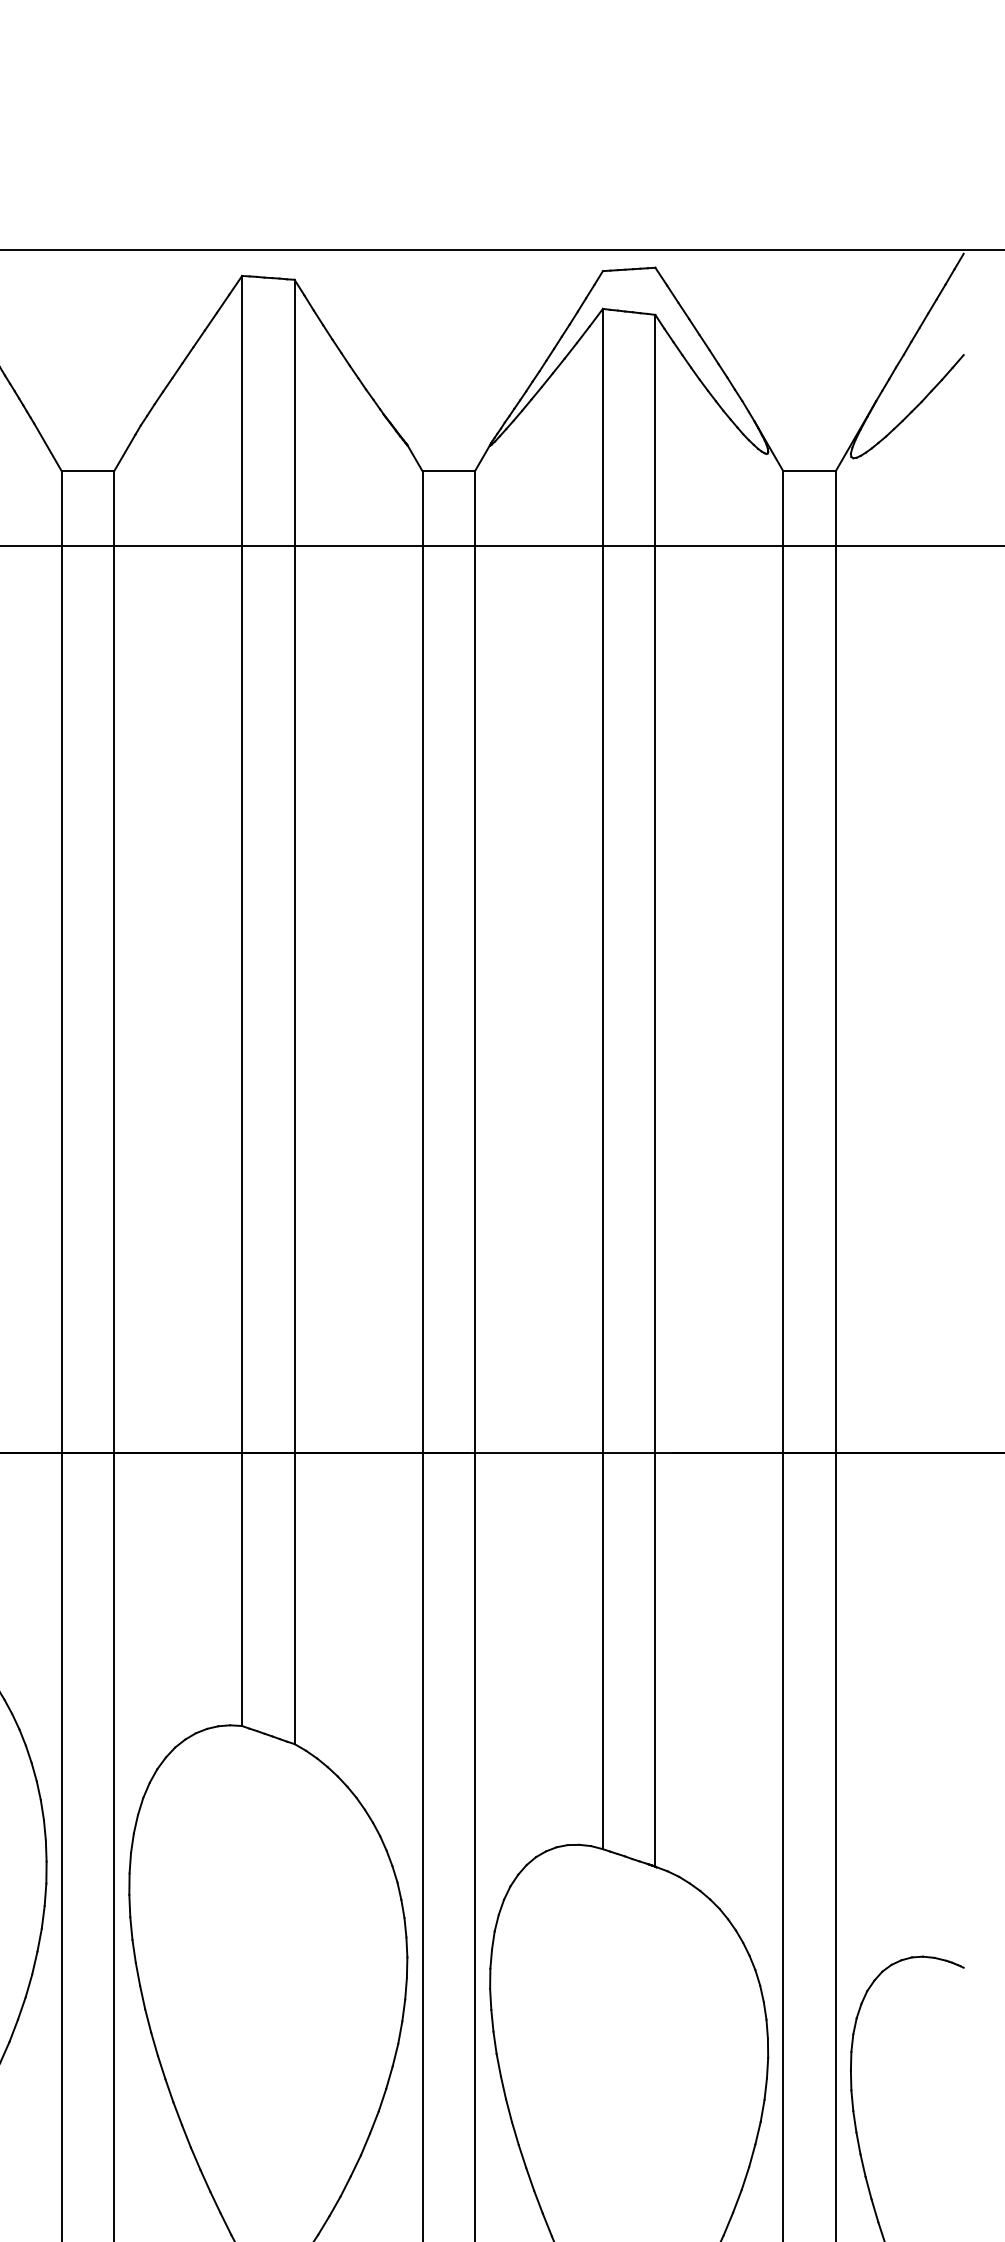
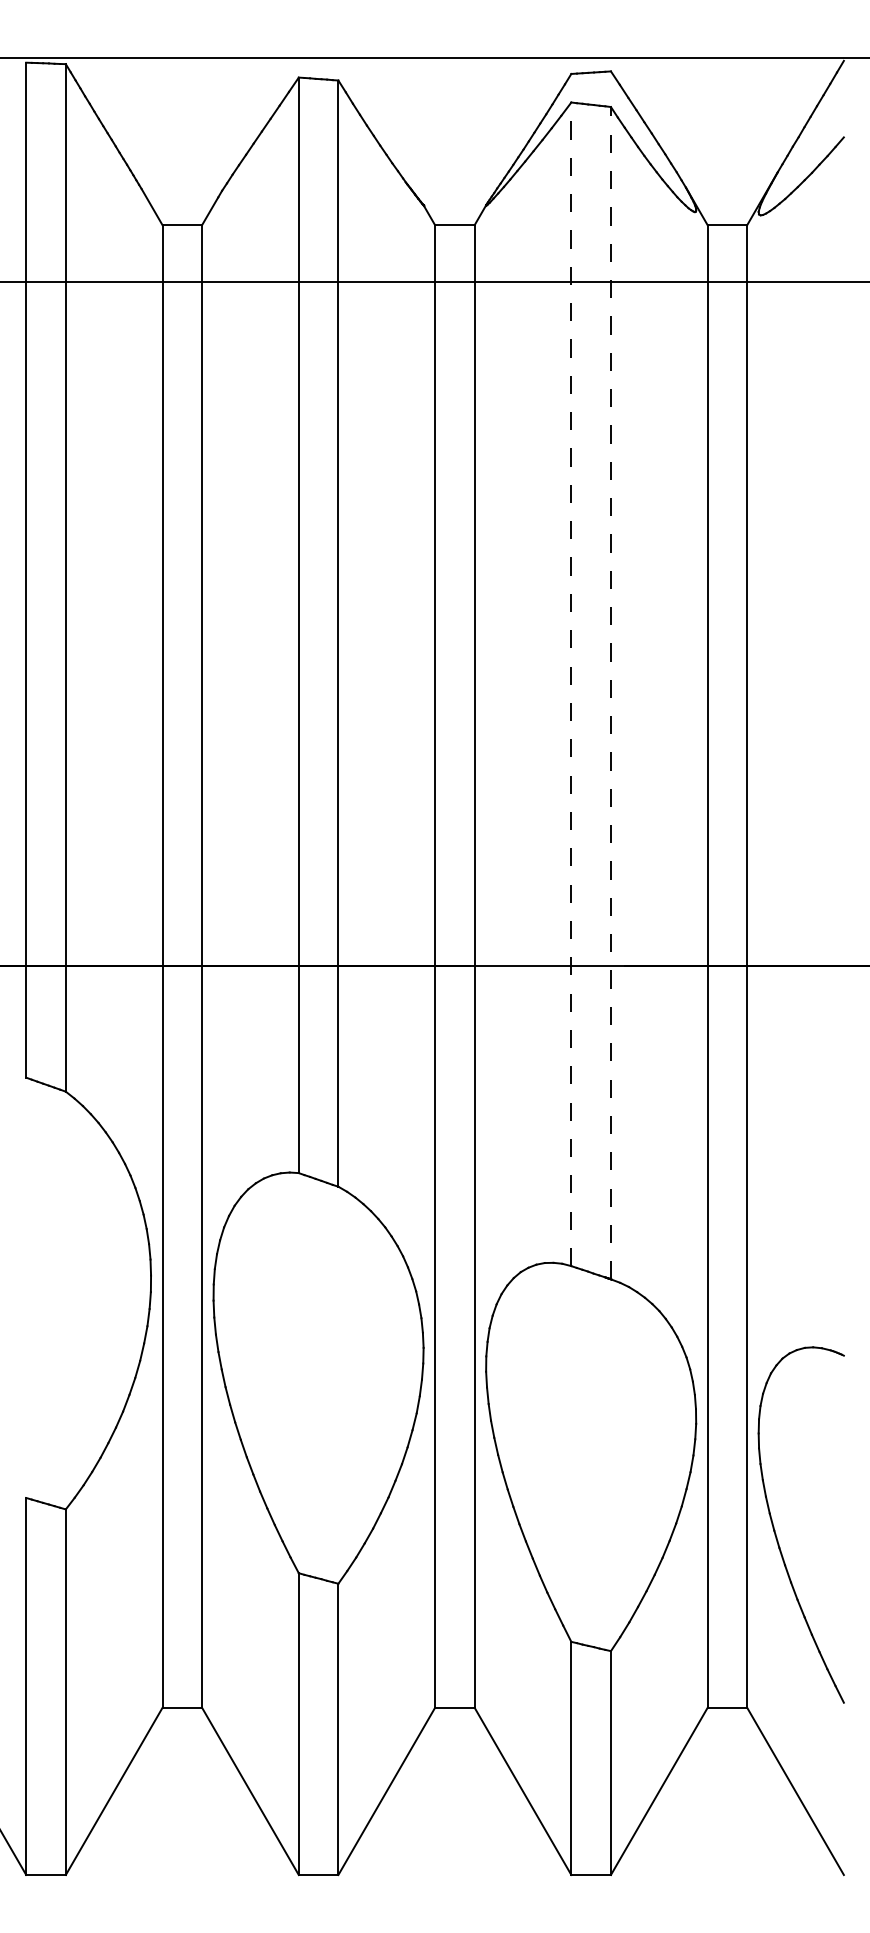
line: (603, 1079) -> (571, 684), solid -> dashed
line: (654, 1089) -> (610, 692), solid -> dashed

